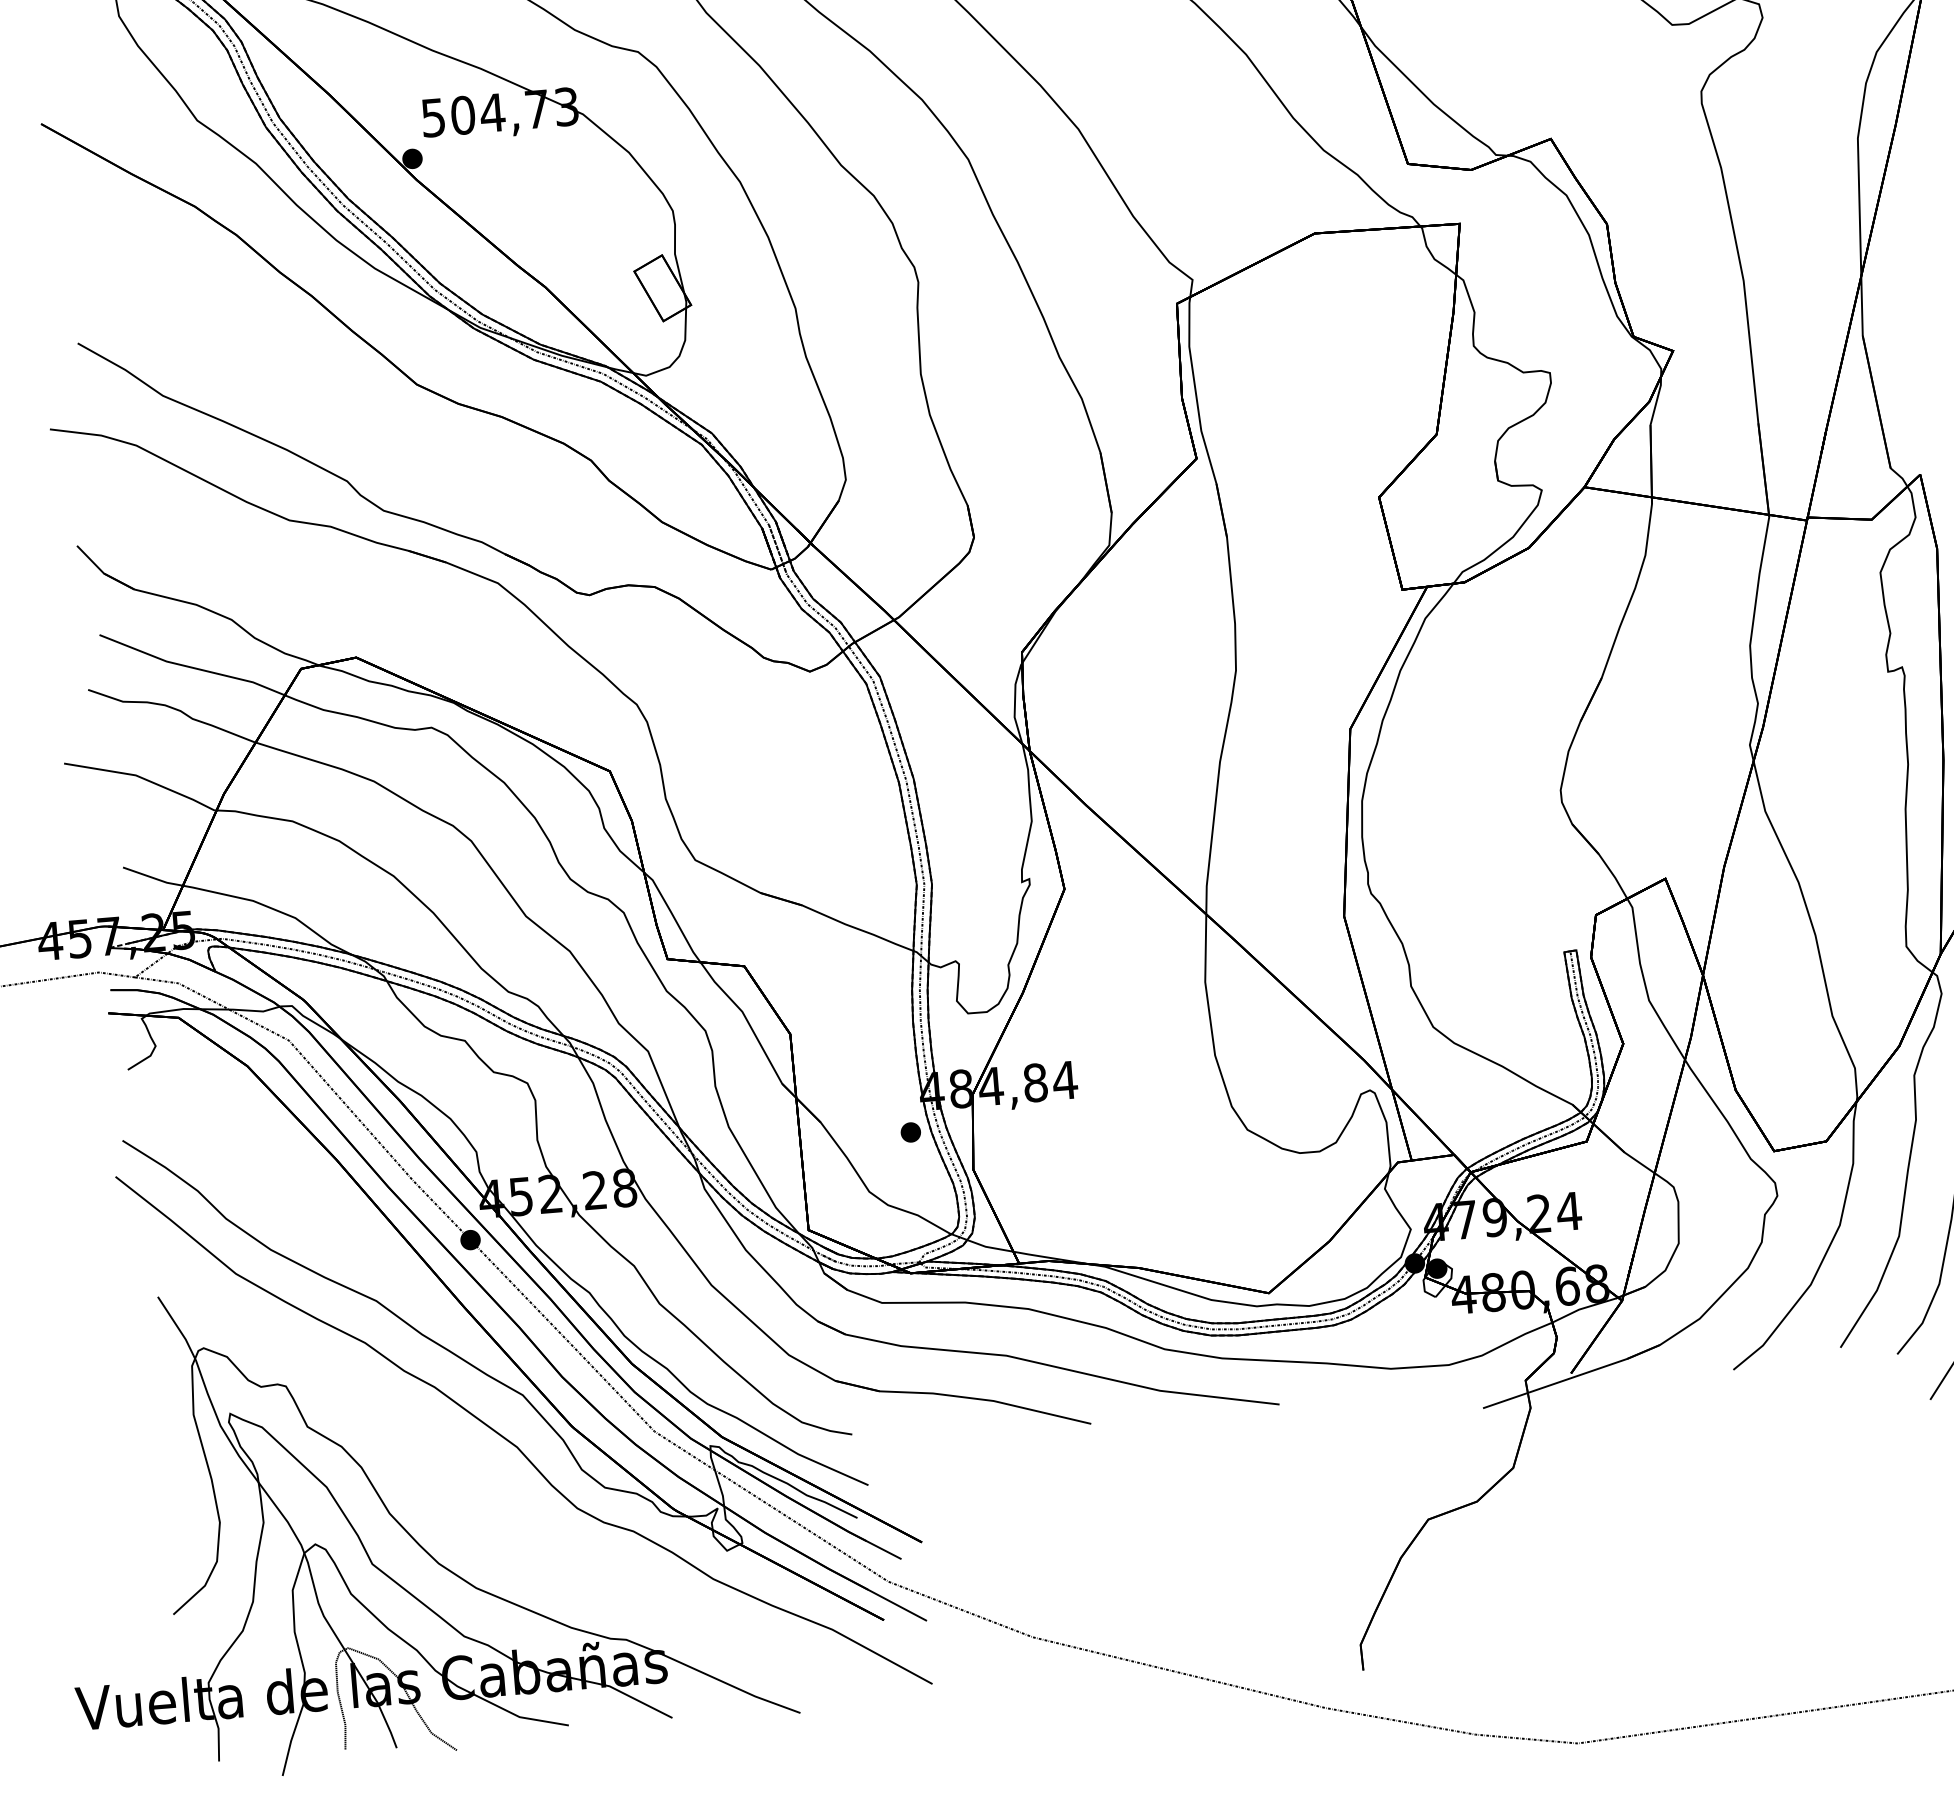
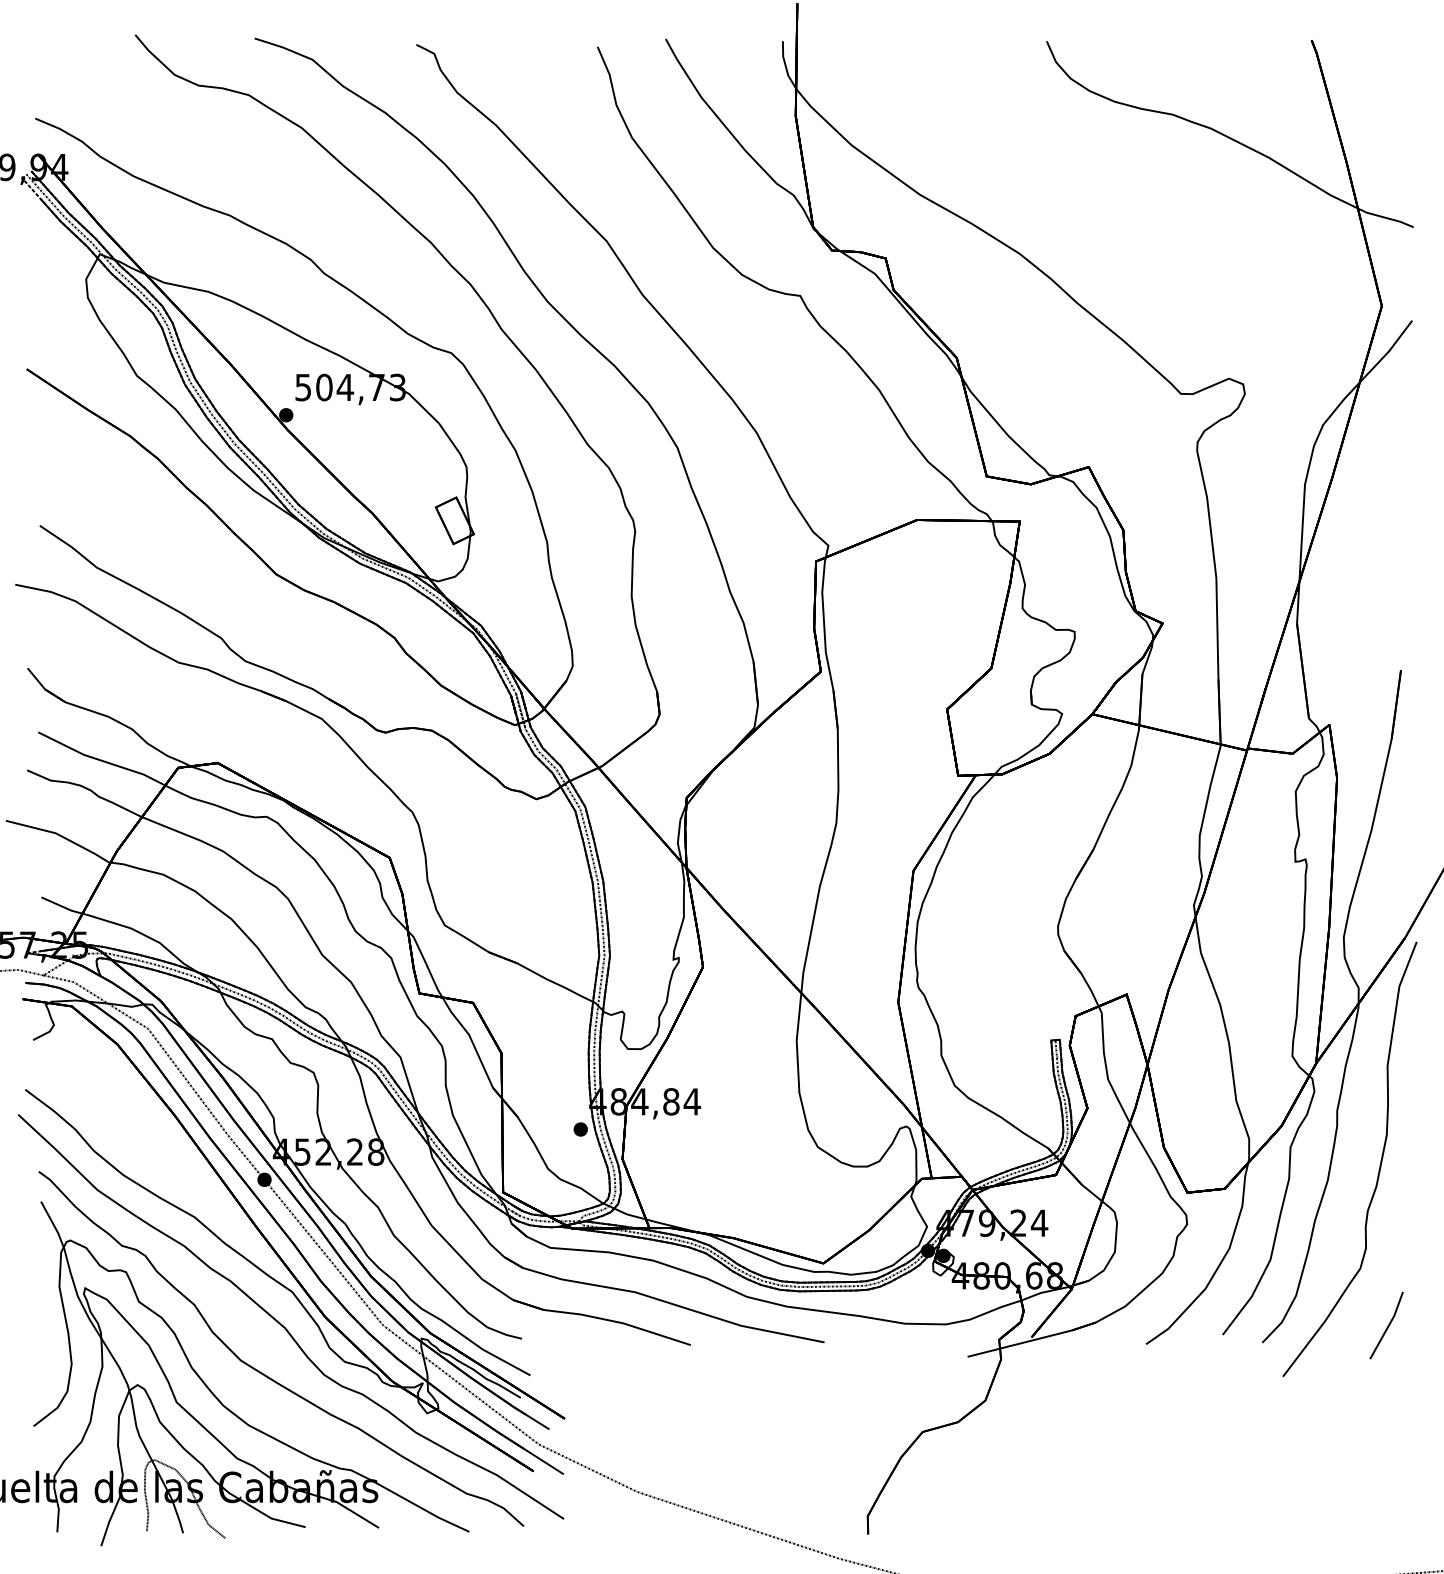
curve: (497, 1515) -> (267, 1375), added

